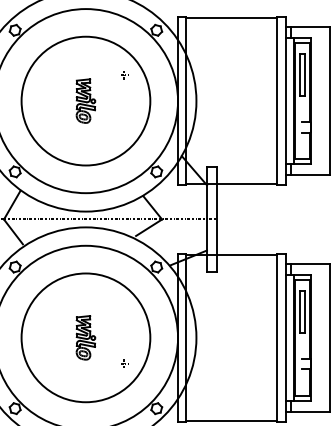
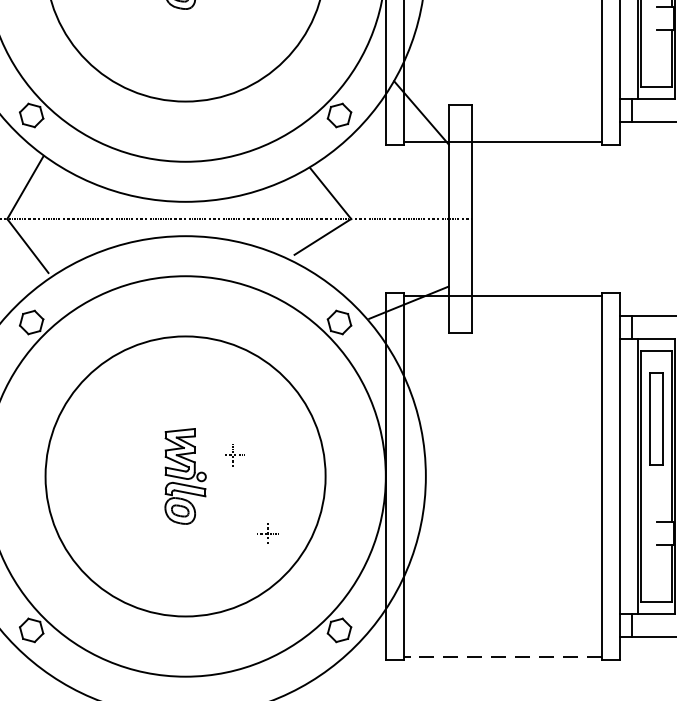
part: (108, 327) -> (234, 453), added
line: (231, 420) -> (502, 656), solid -> dashed

